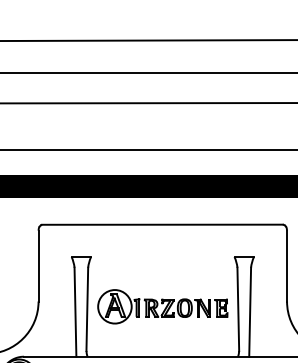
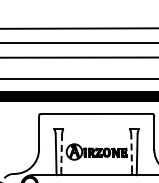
line: (237, 307) -> (131, 152), solid -> dashed
line: (86, 309) -> (61, 153), solid -> dashed

